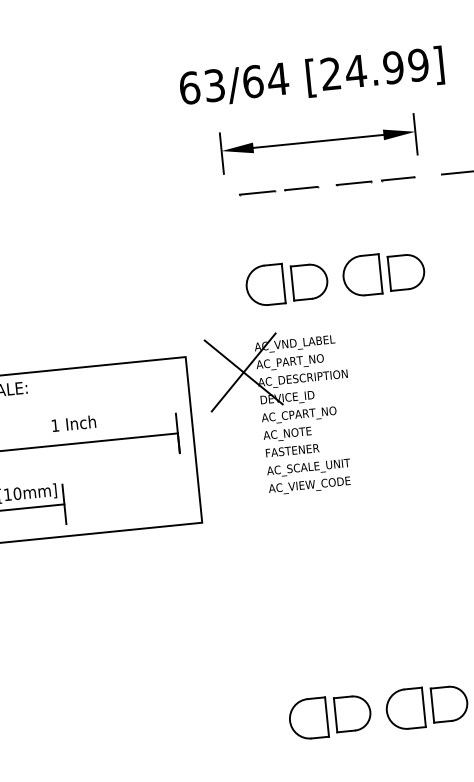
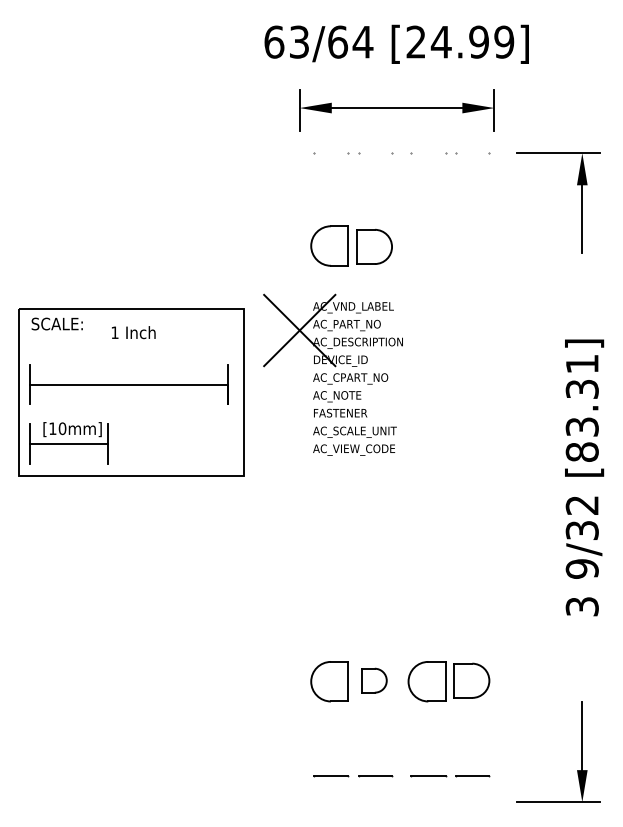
line: (398, 179) -> (472, 153), removed
line: (353, 183) -> (427, 153), removed
line: (301, 188) -> (375, 153), removed
line: (256, 193) -> (330, 153), removed
part: (383, 273) -> (448, 245), removed
text: (73, 423) -> (133, 332), moved
part: (352, 713) -> (374, 680), size x0.7

